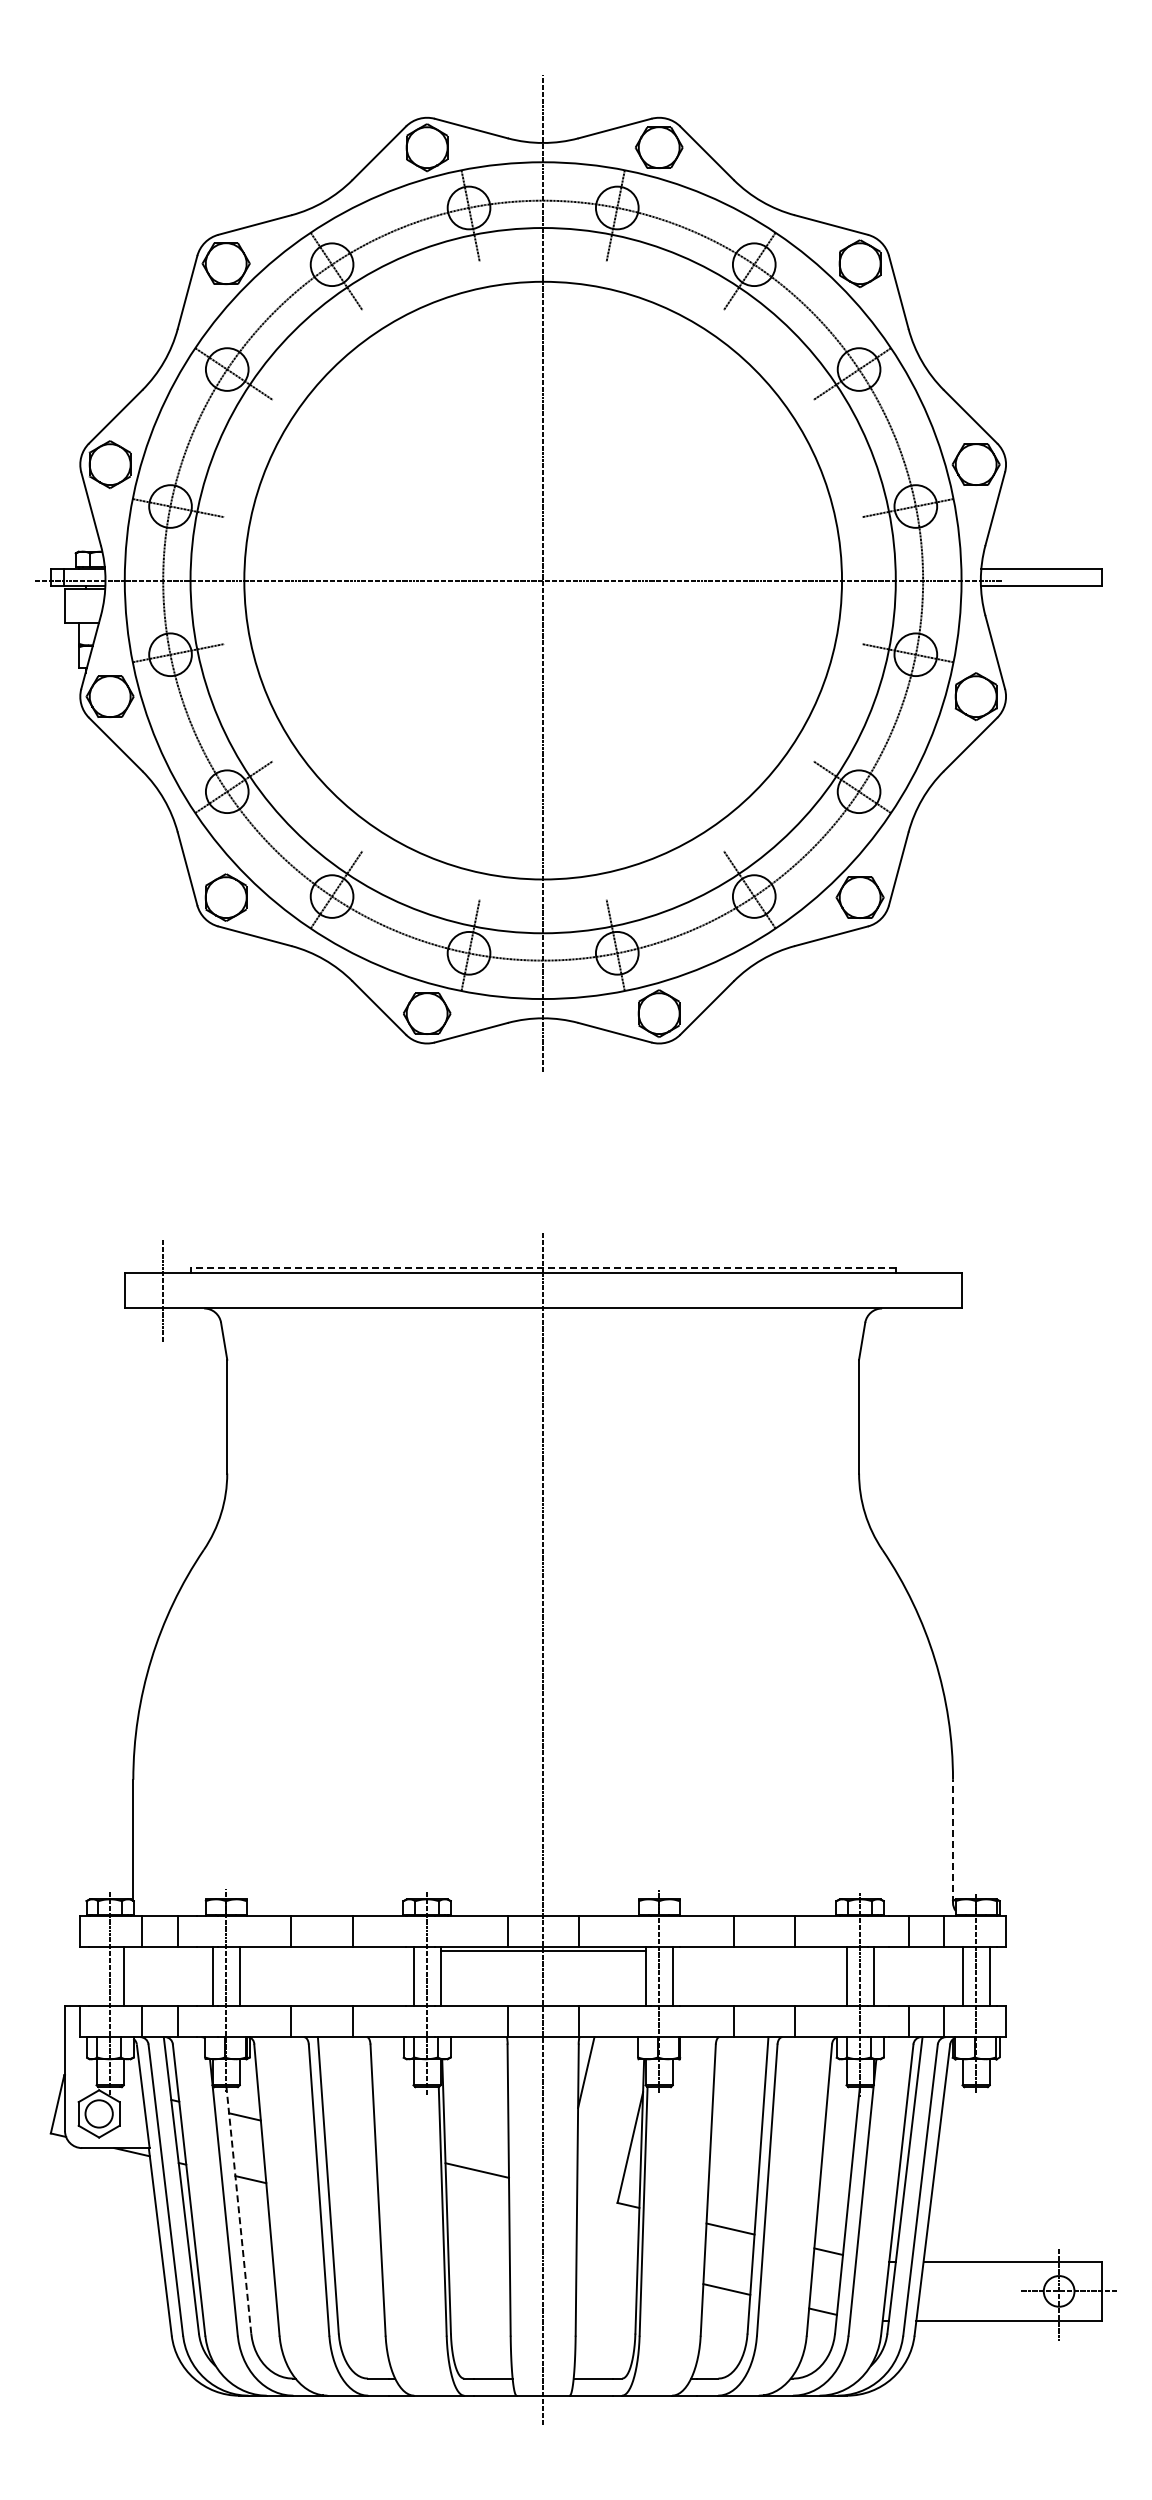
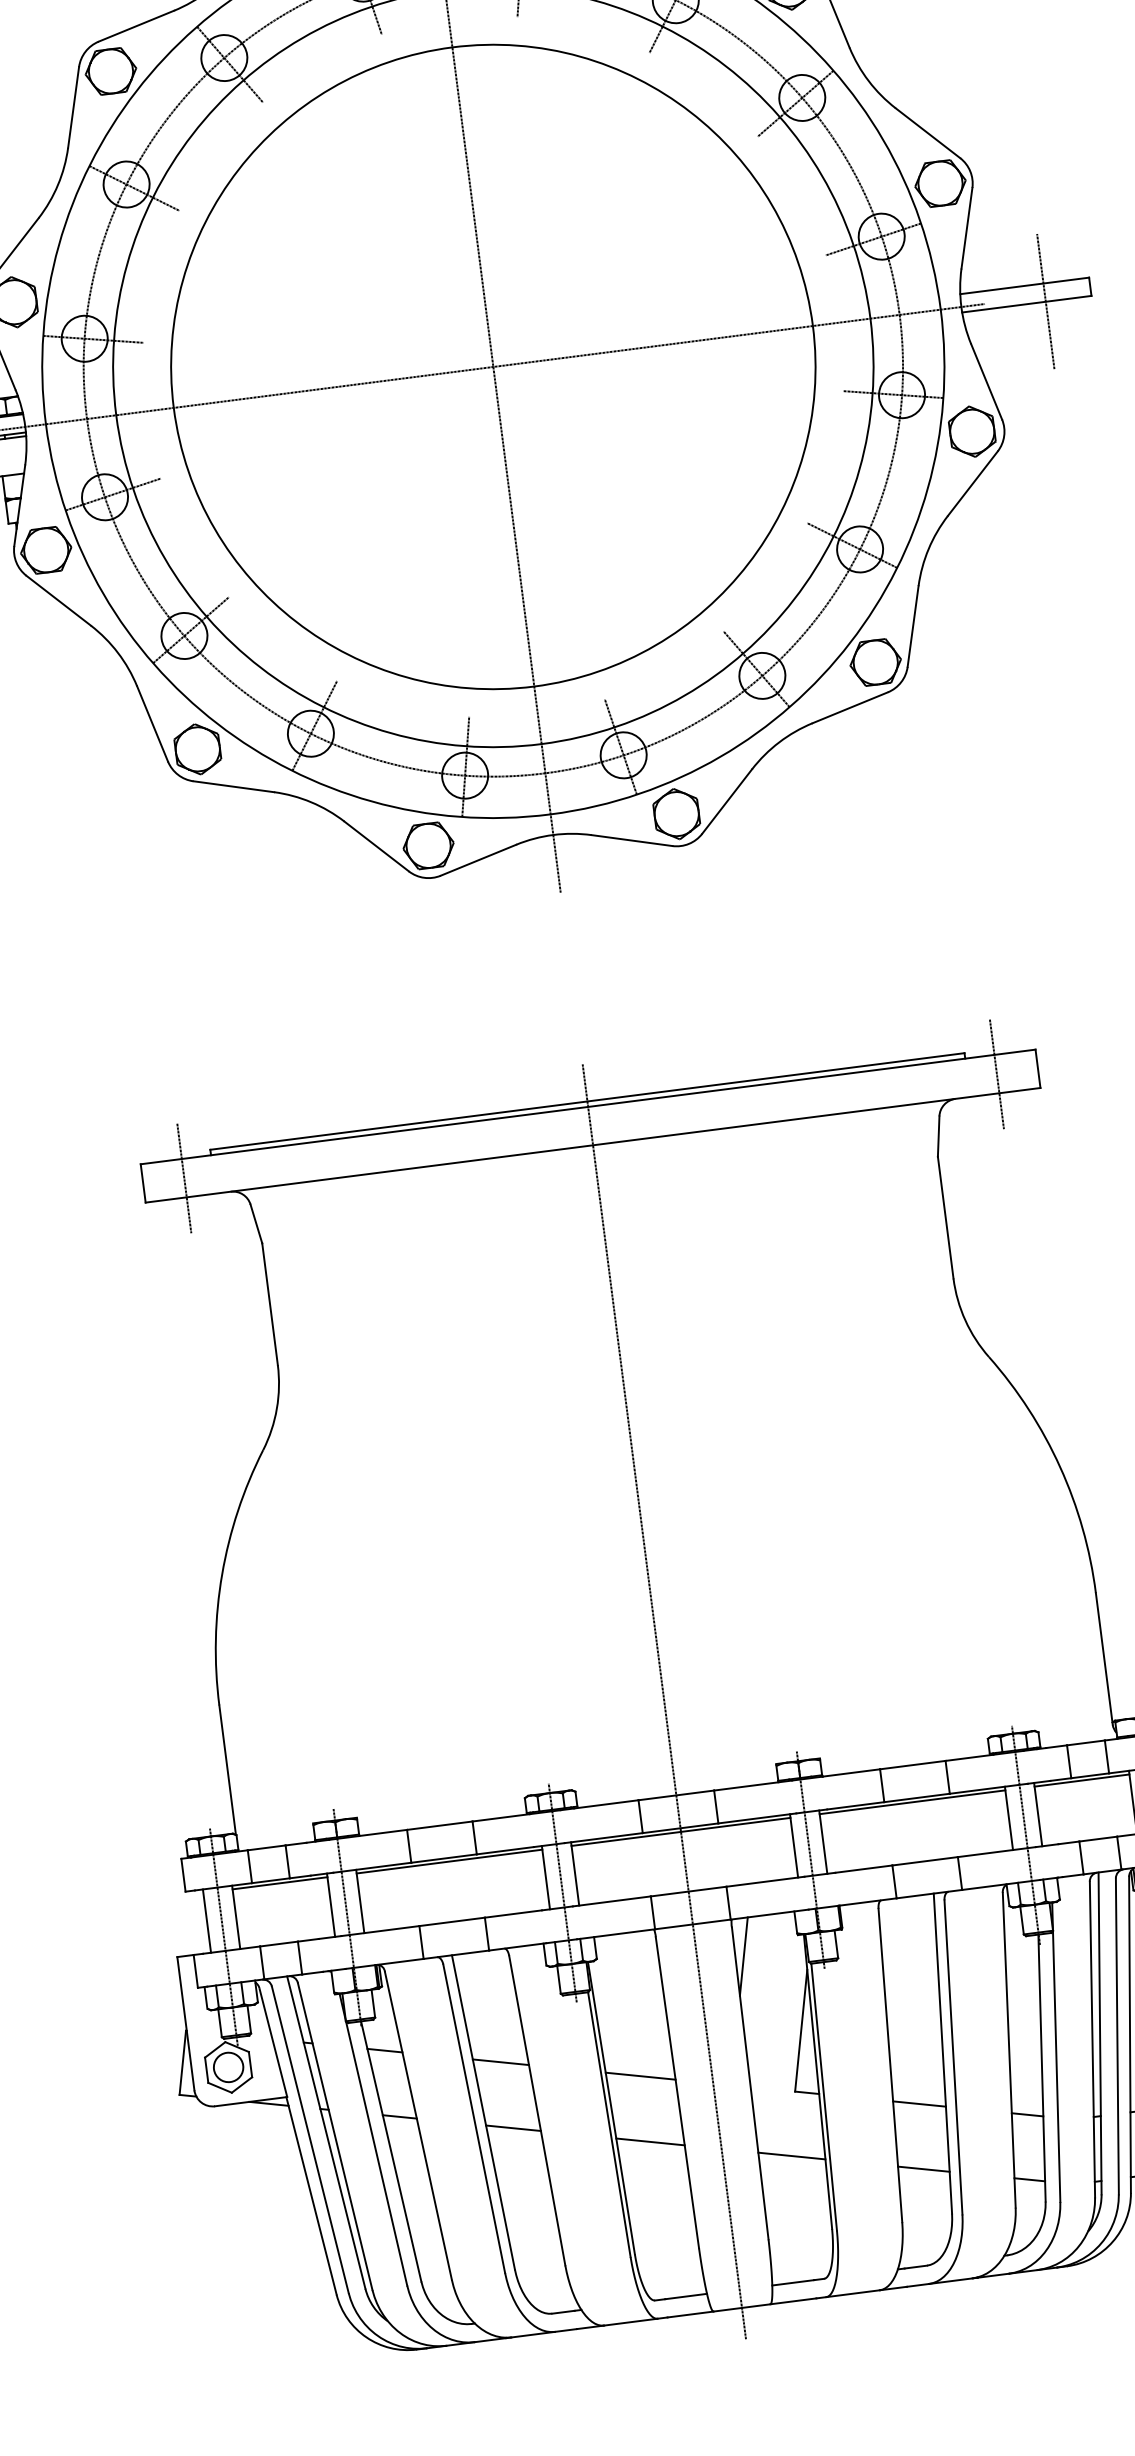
line: (1059, 585) -> (1046, 301), added
line: (543, 1267) -> (587, 1101), dashed -> solid
line: (923, 1290) -> (997, 1073), added
line: (953, 1840) -> (1104, 1658), dashed -> solid
line: (167, 1950) -> (279, 1883), added
line: (326, 1950) -> (449, 1861), added
line: (759, 1950) -> (912, 1802), added
line: (917, 1950) -> (1081, 1780), added
line: (96, 1976) -> (206, 1920), added
line: (349, 2141) -> (500, 2062), added
line: (354, 2203) -> (513, 2128), added
line: (238, 2210) -> (390, 2151), dashed -> solid
line: (478, 2232) -> (650, 2142), added
line: (606, 2261) -> (791, 2155), added

